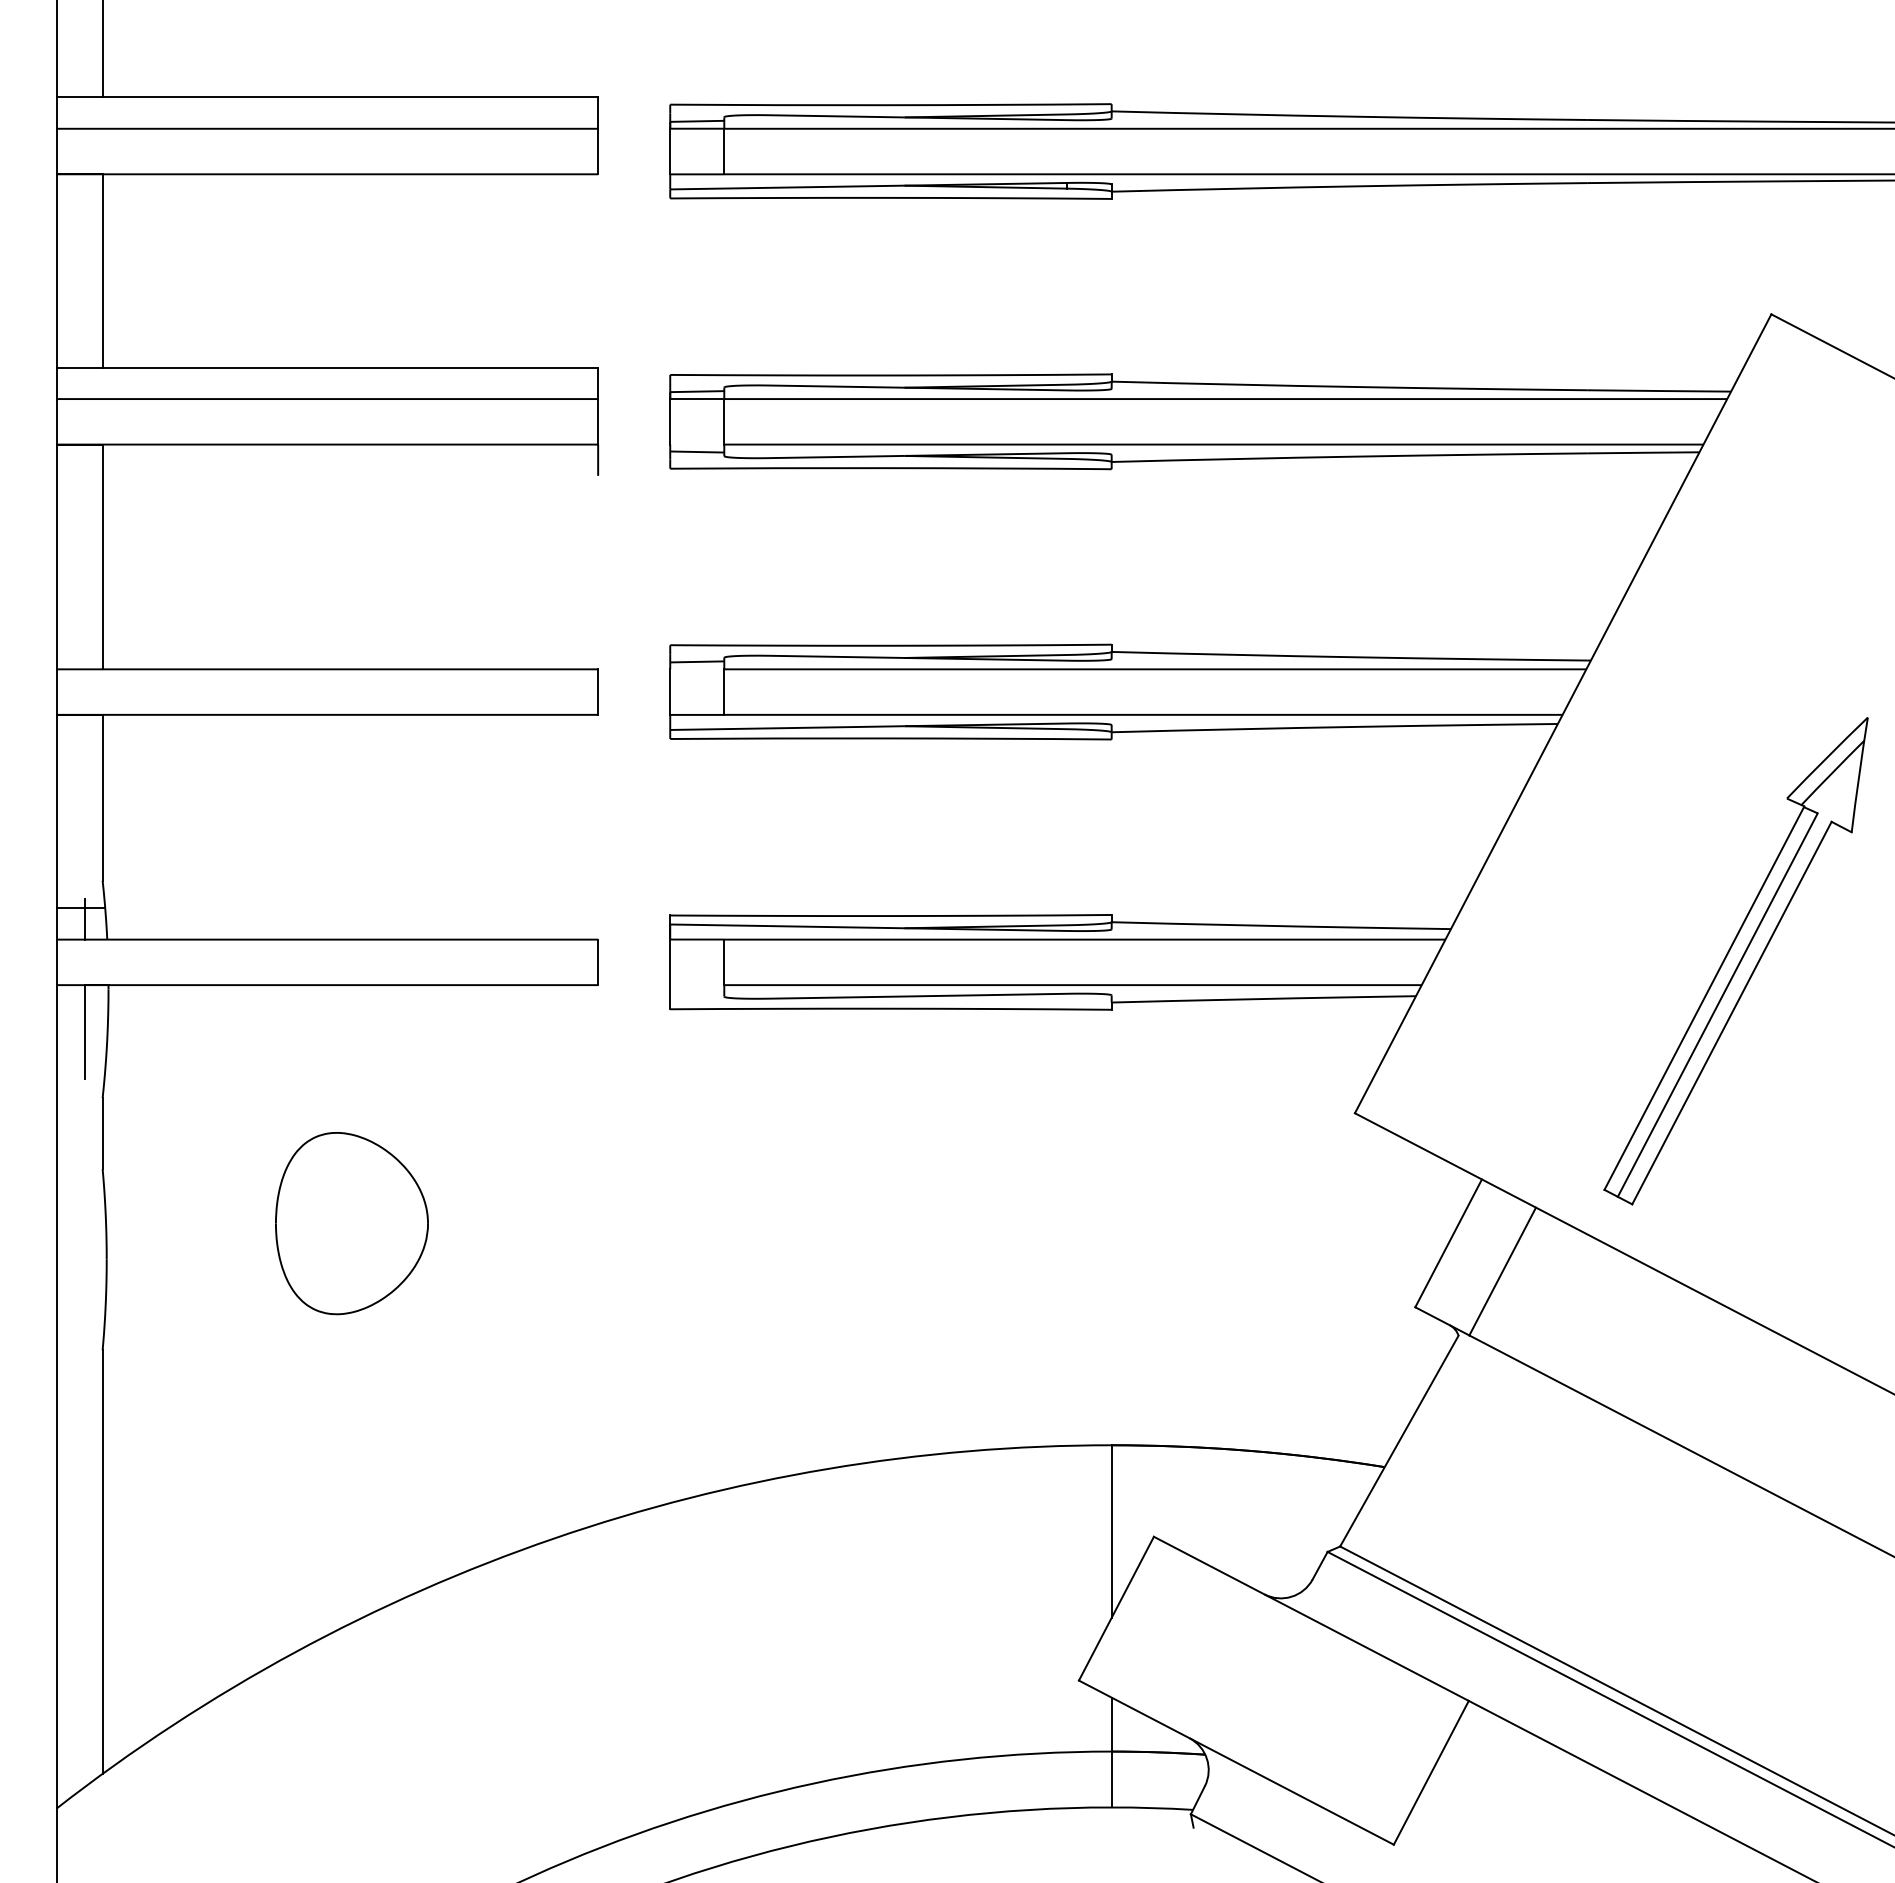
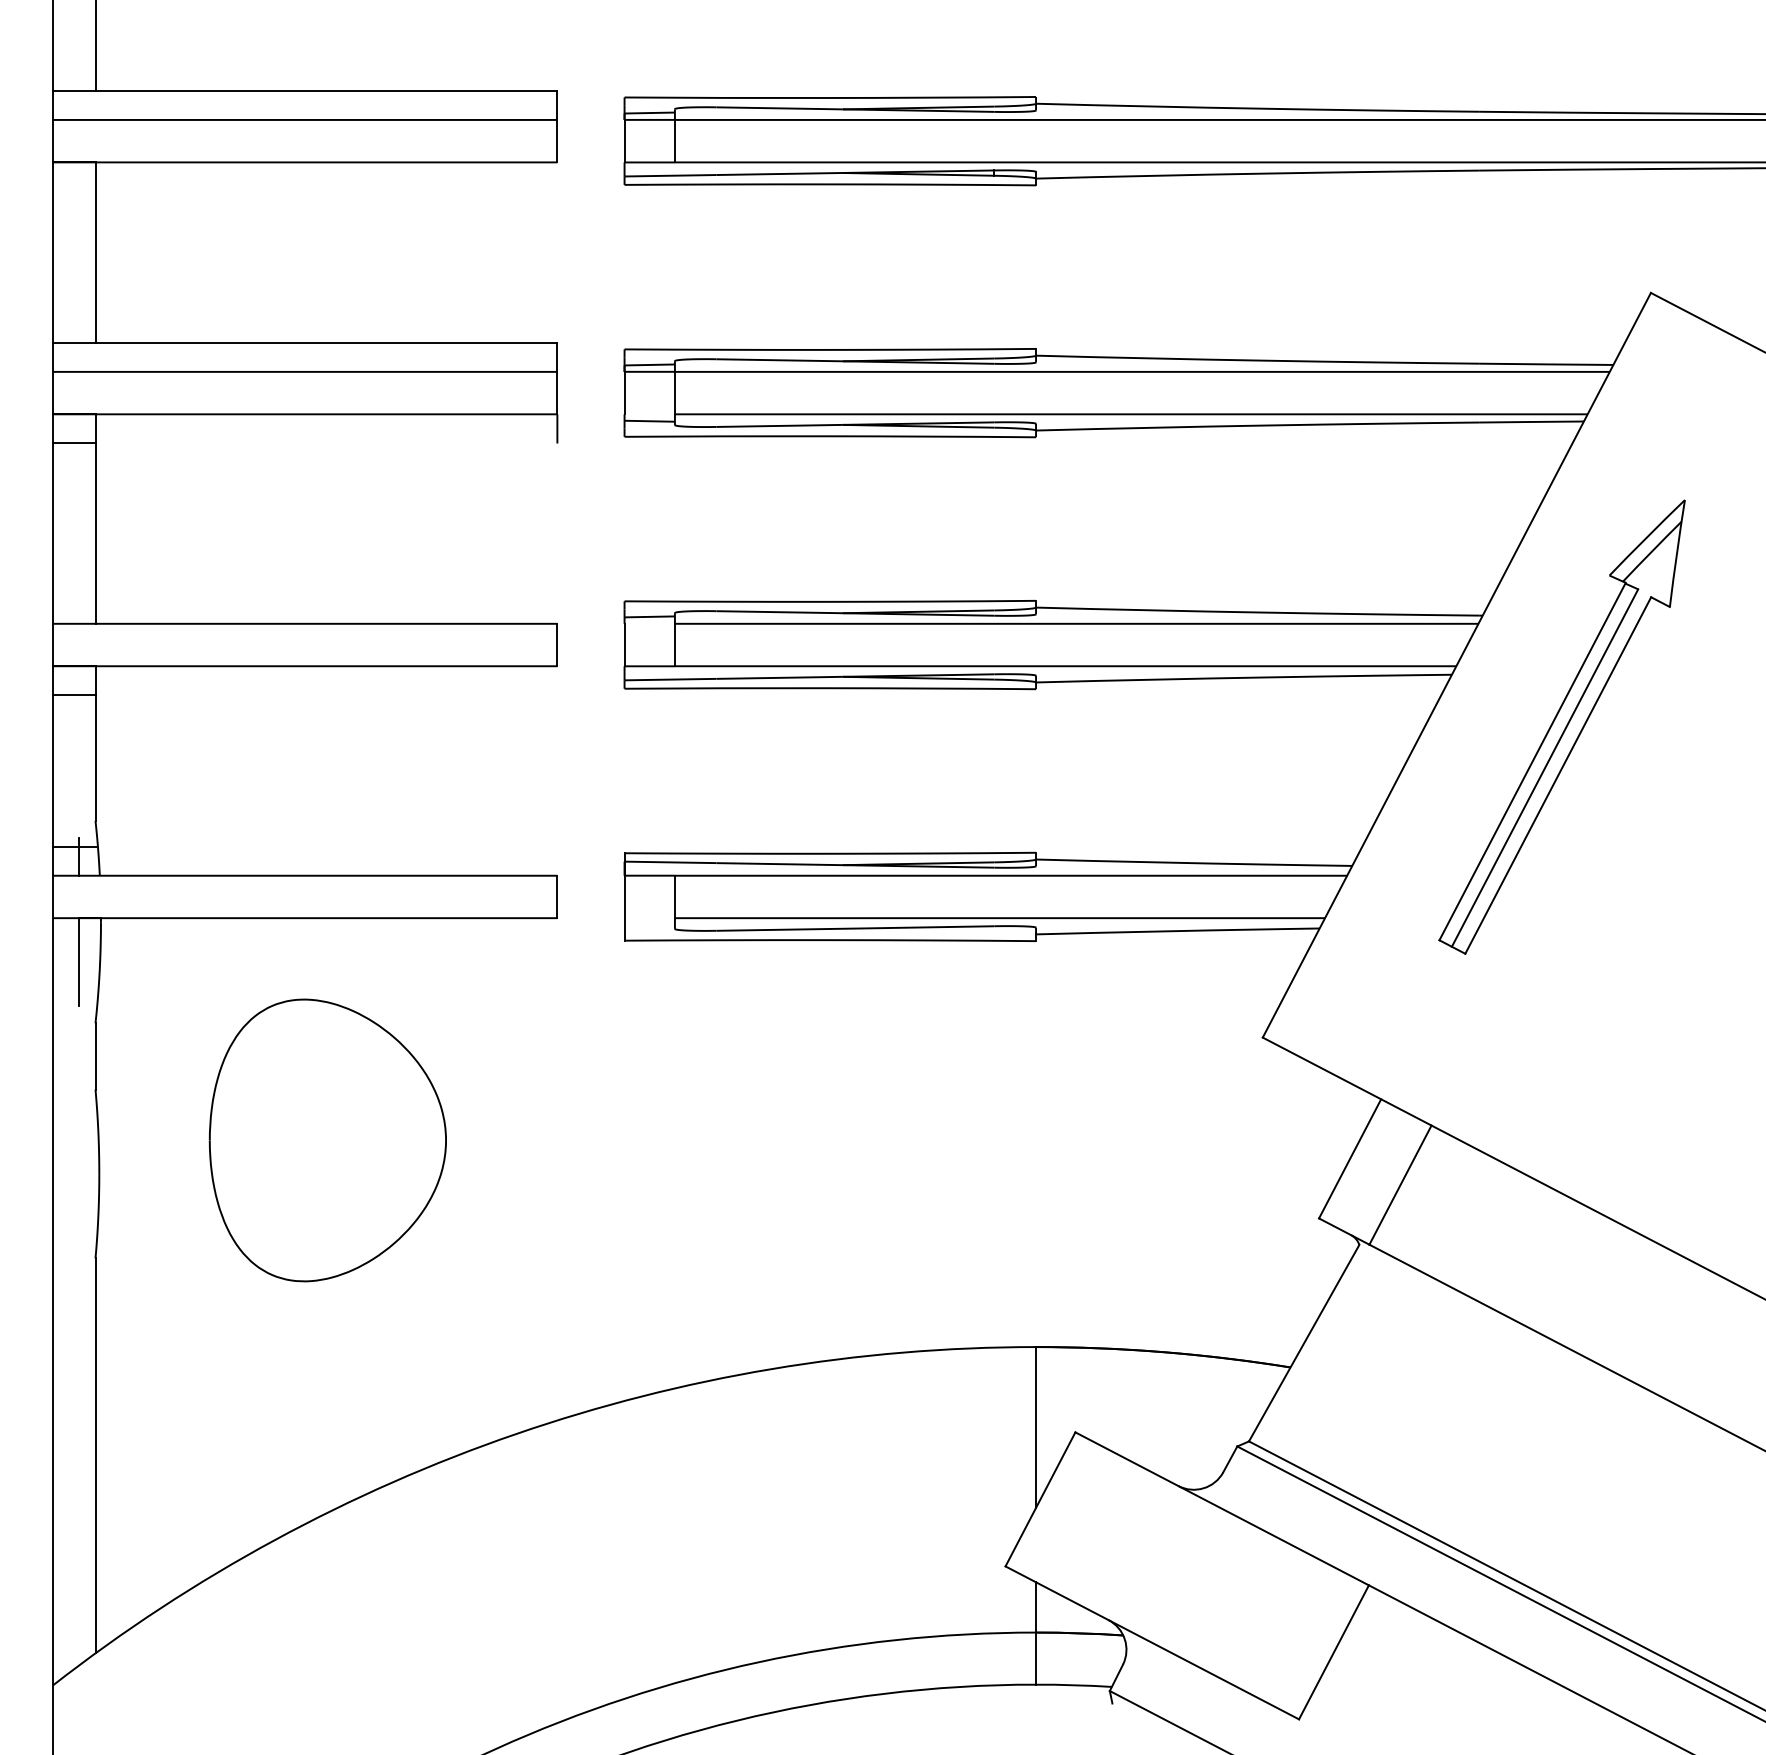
line: (79, 475) -> (73, 443), added
line: (79, 746) -> (73, 695), added
part: (1735, 961) -> (1561, 727), moved
part: (351, 1223) -> (327, 1140), size x1.67

